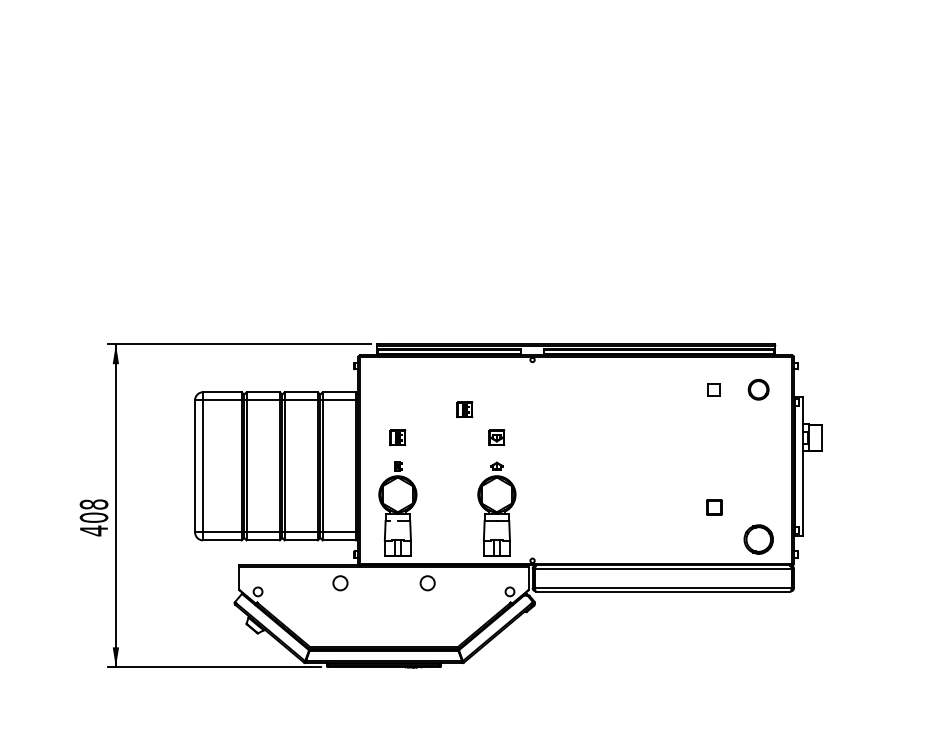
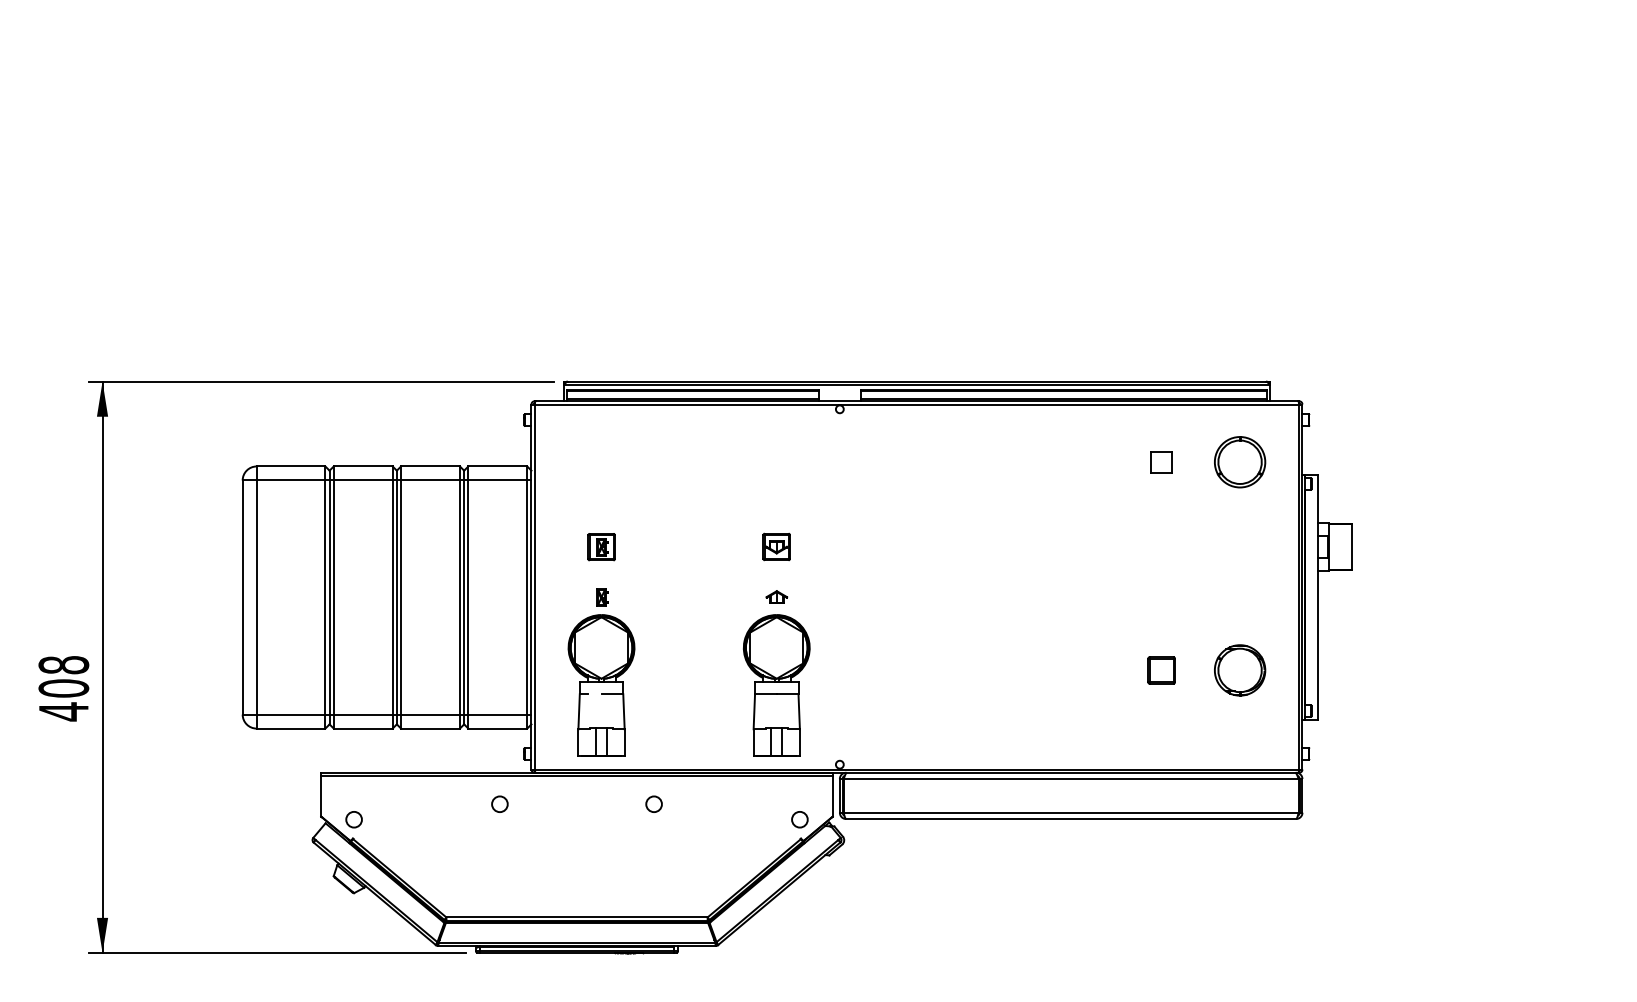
part: (758, 389) -> (1239, 461), size x1.43
part: (464, 409) -> (719, 496), removed
part: (758, 539) -> (1239, 670), moved
circle: (340, 582) -> (499, 803), size x0.62
circle: (427, 582) -> (653, 803), size x0.62

